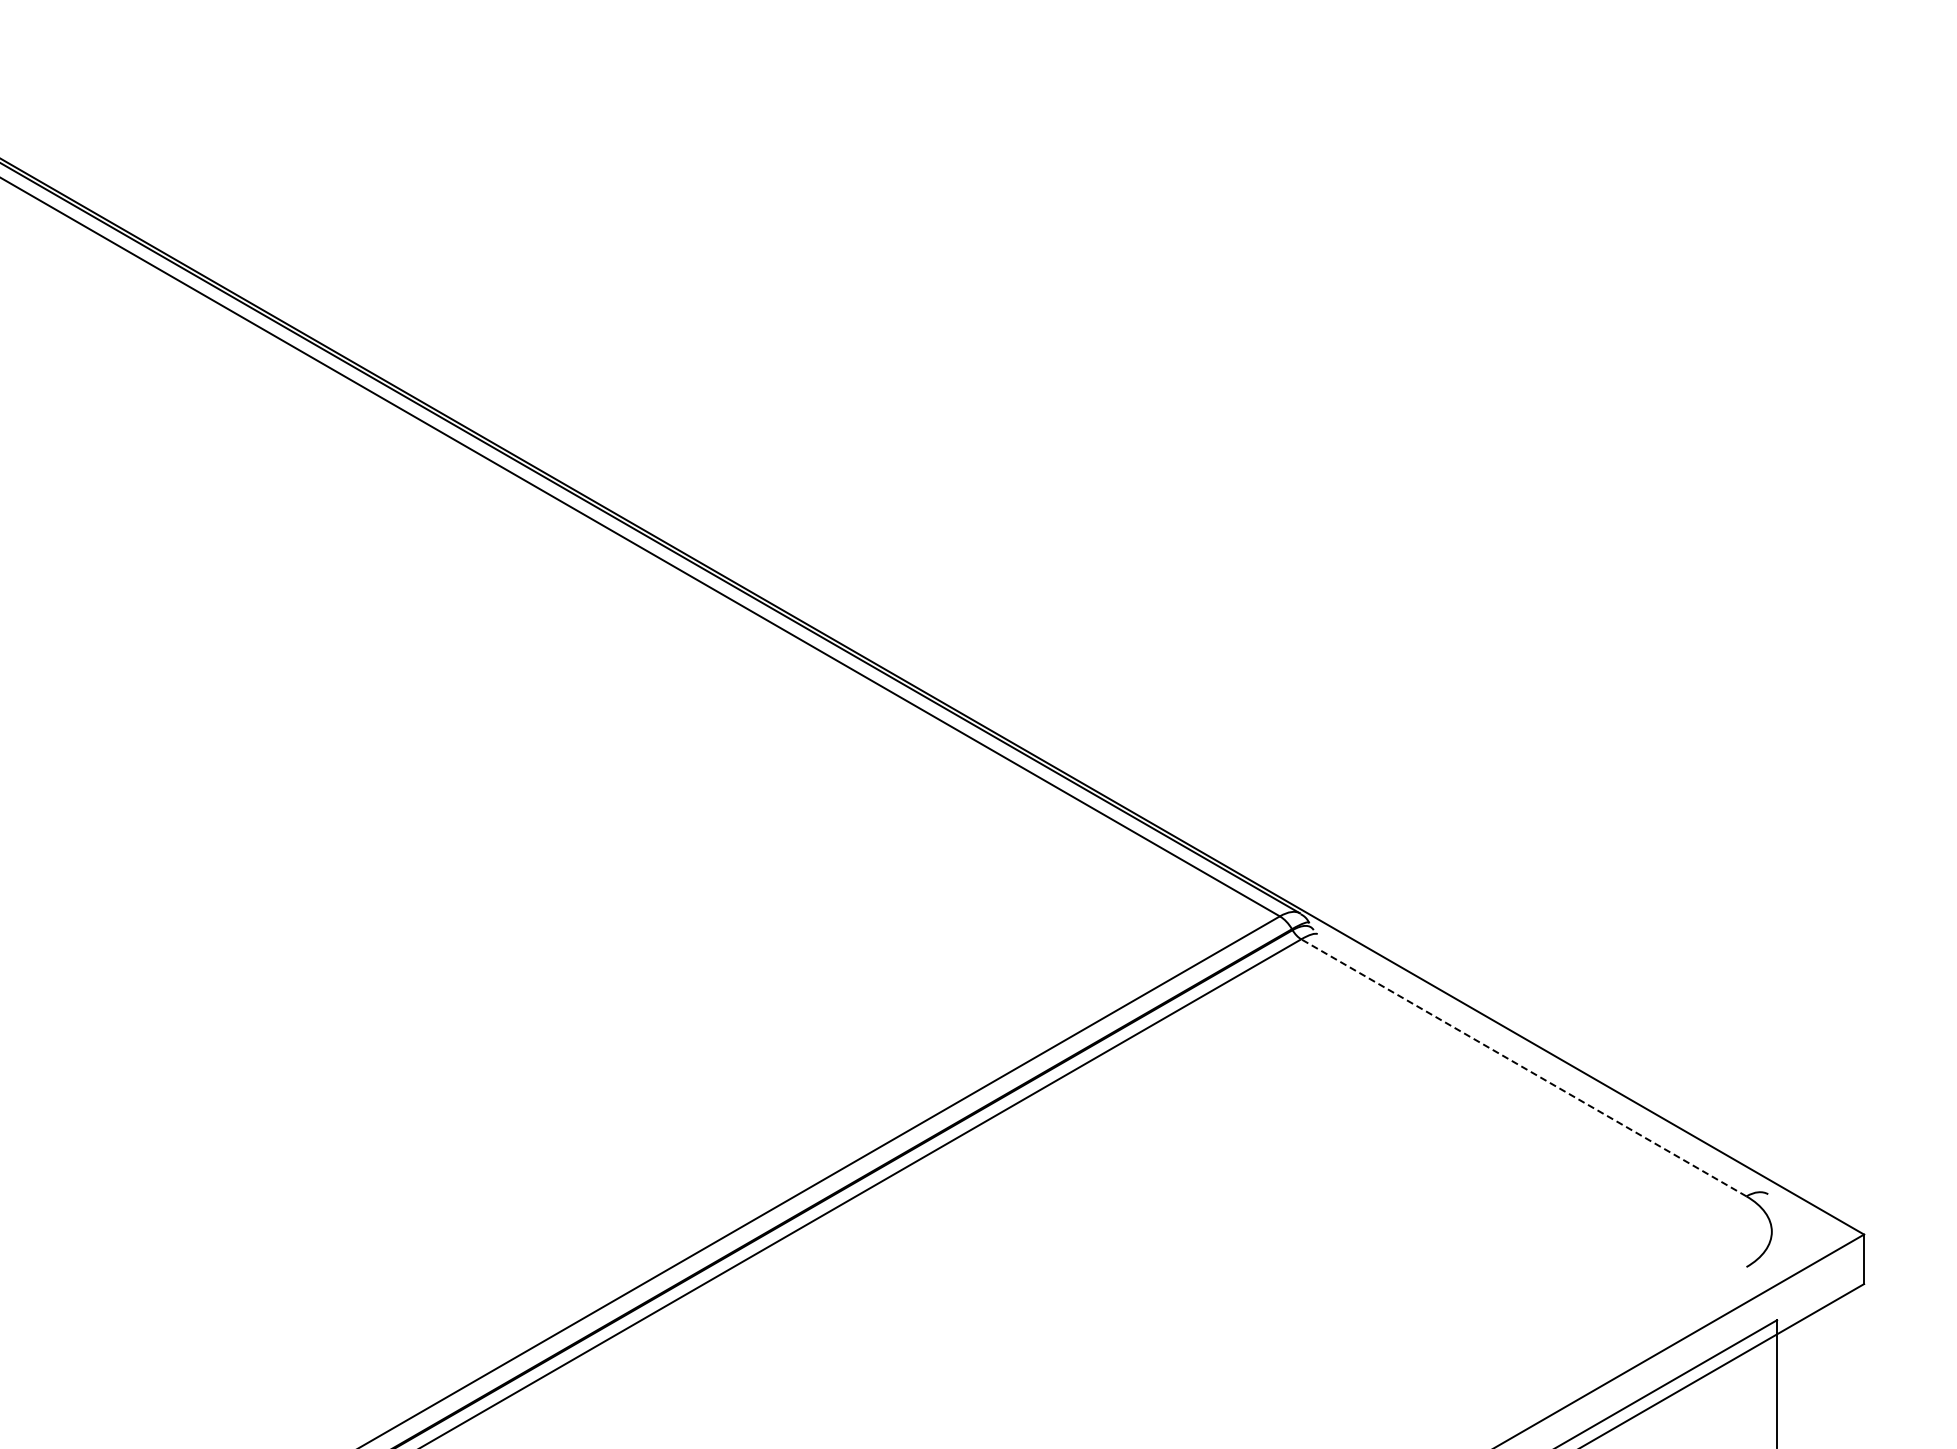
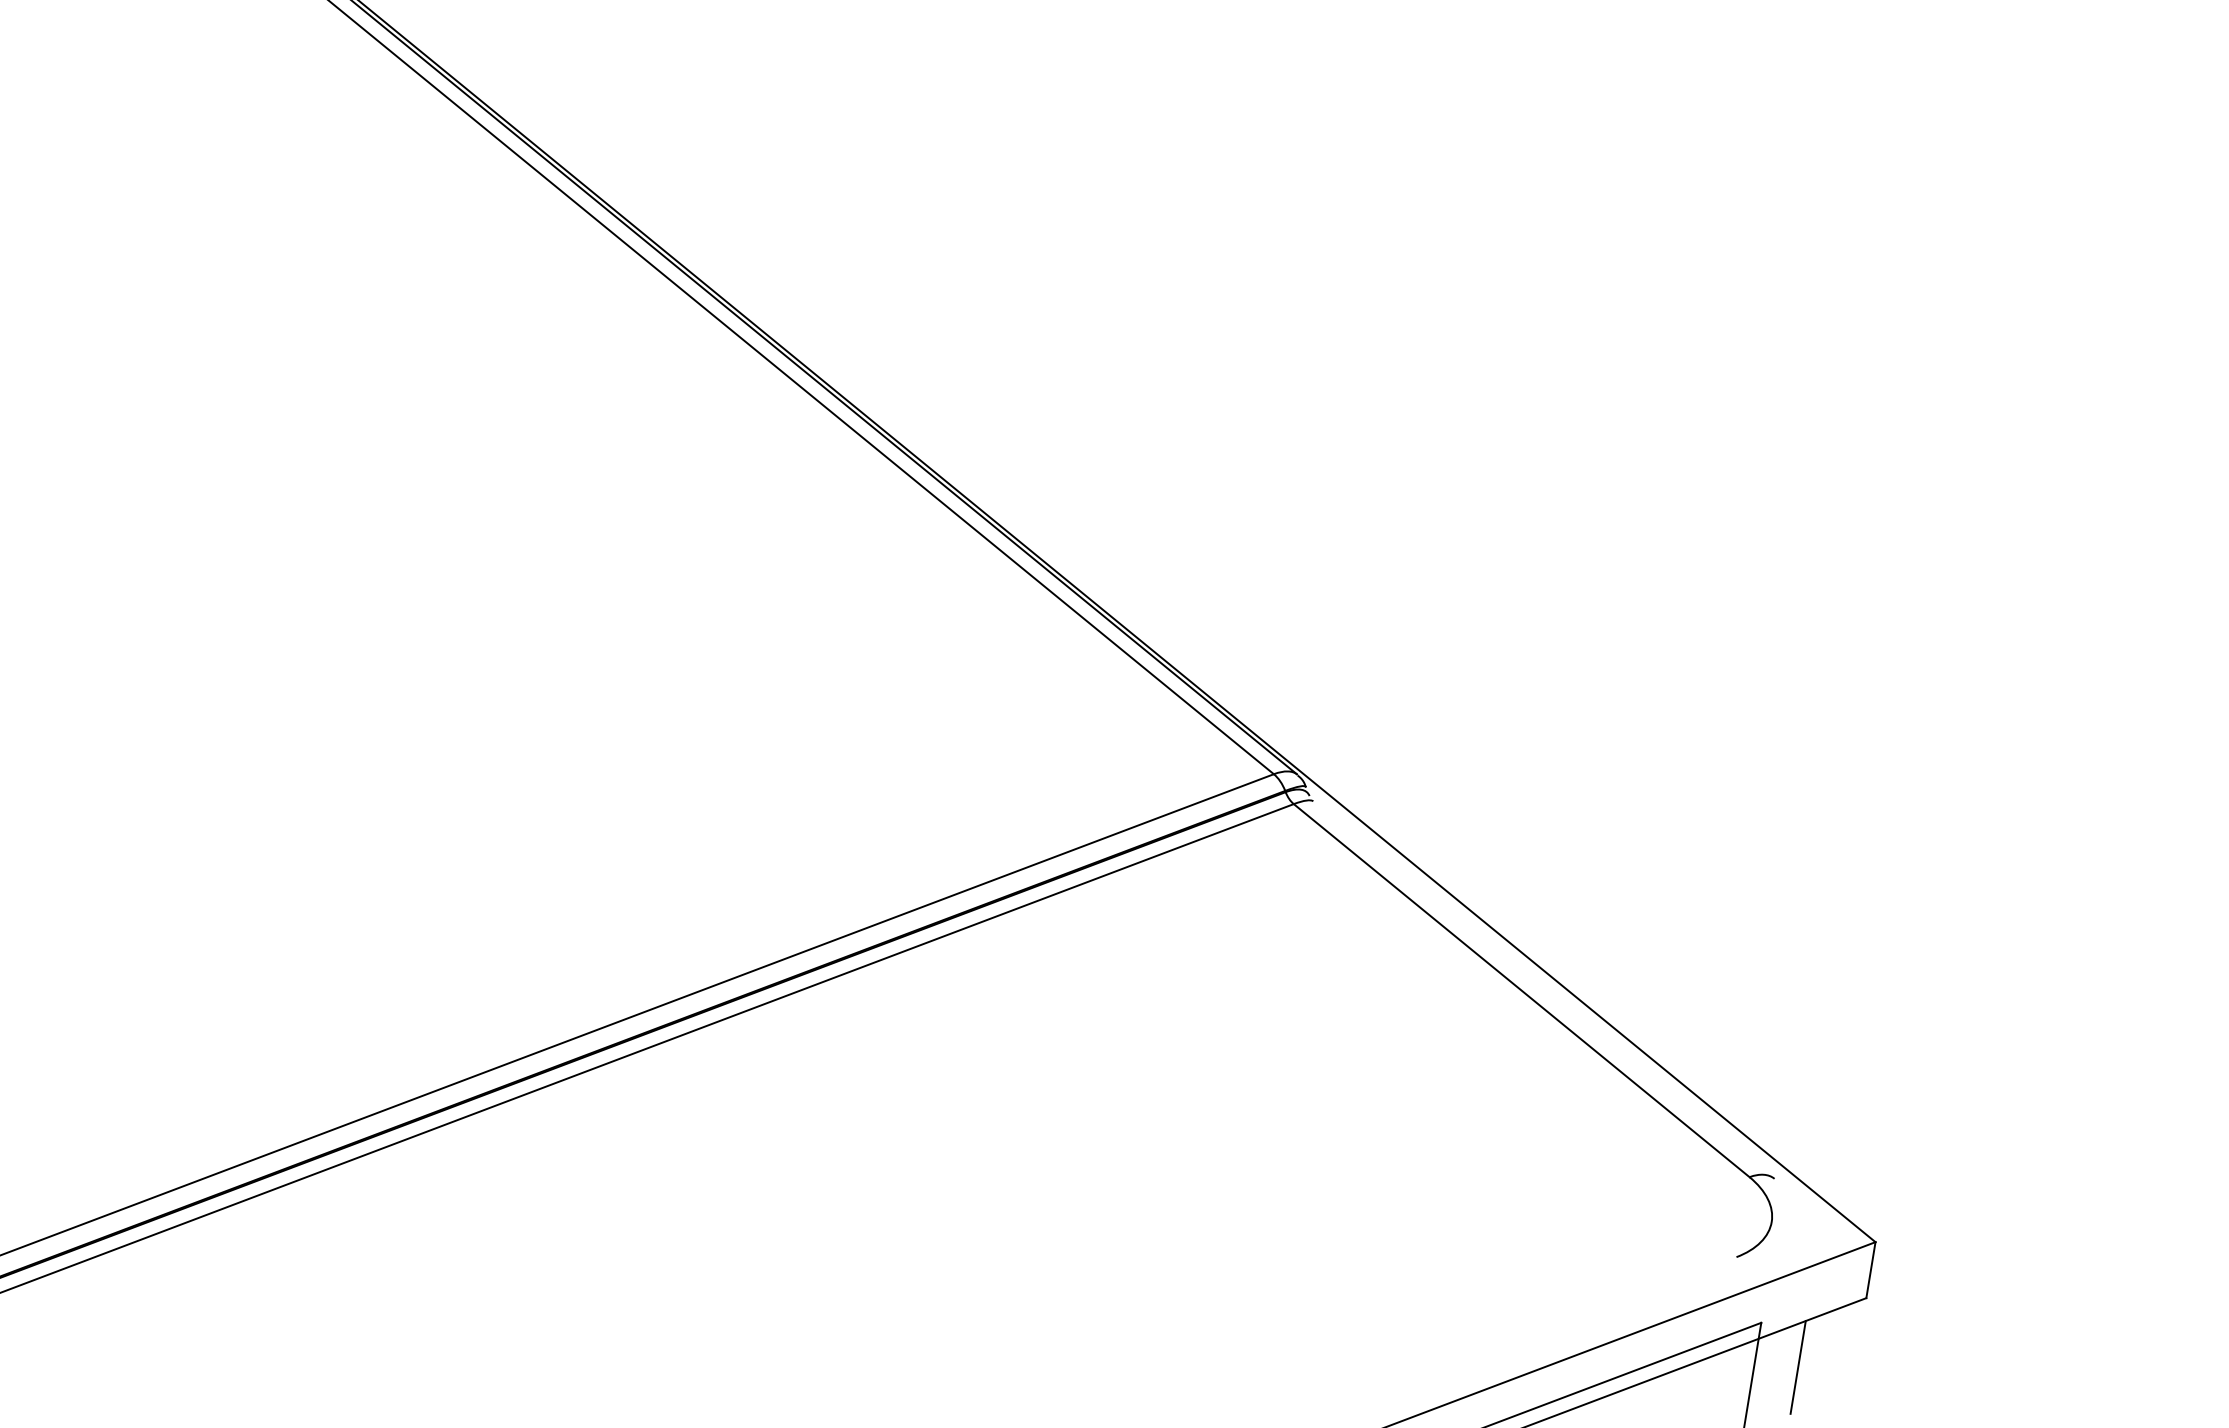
line: (1523, 1067) -> (1521, 990), dashed -> solid
line: (1815, 1353) -> (1798, 1367), added

